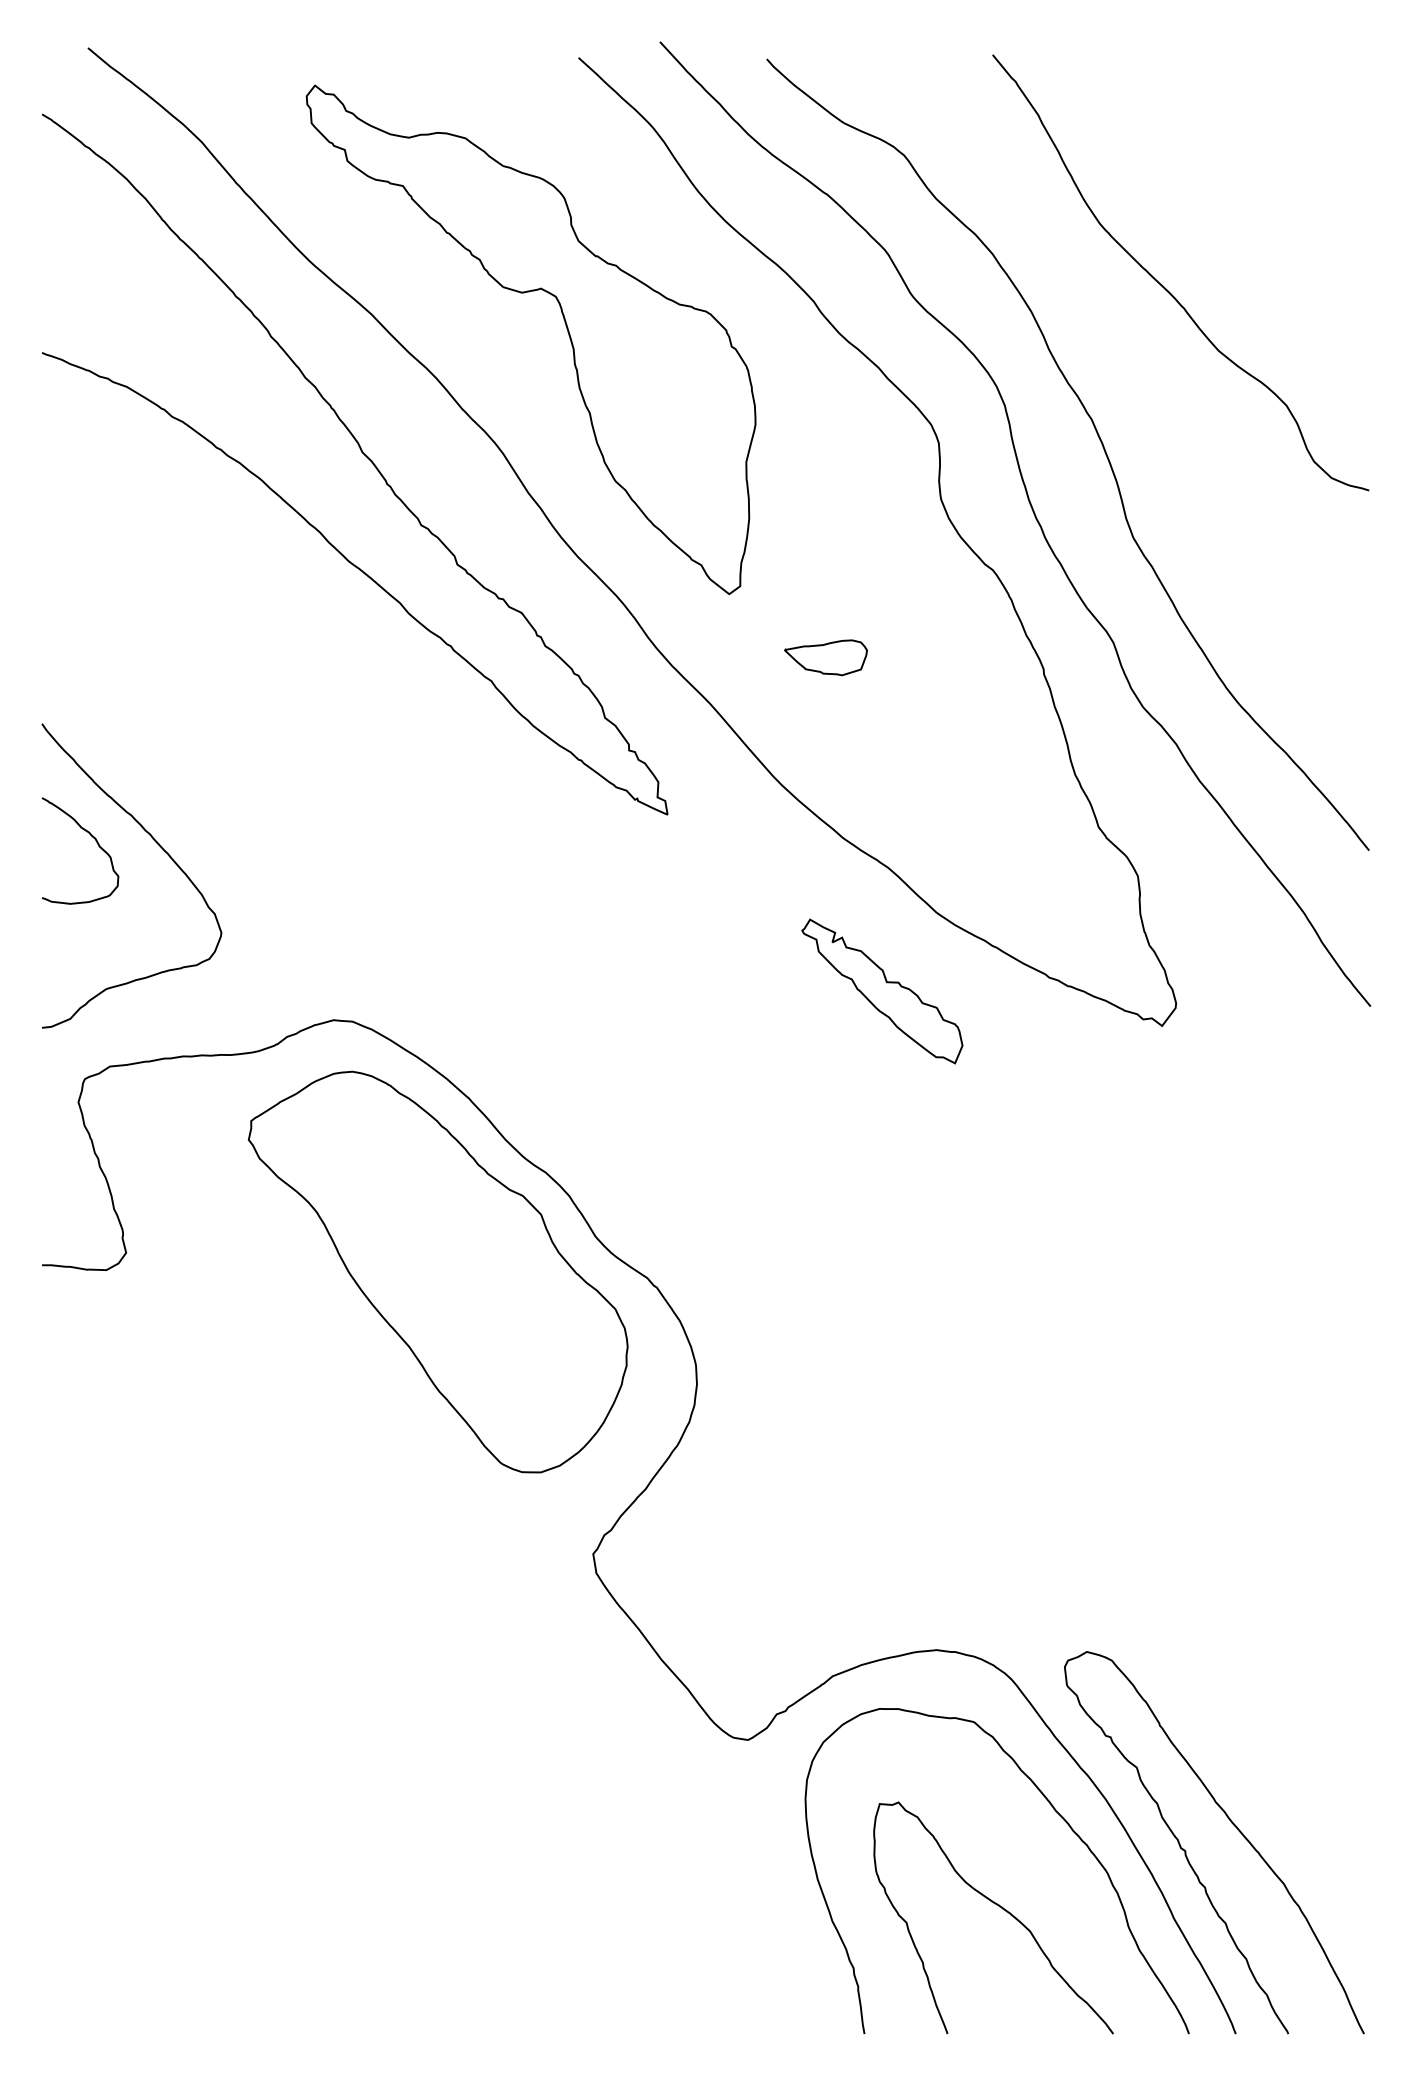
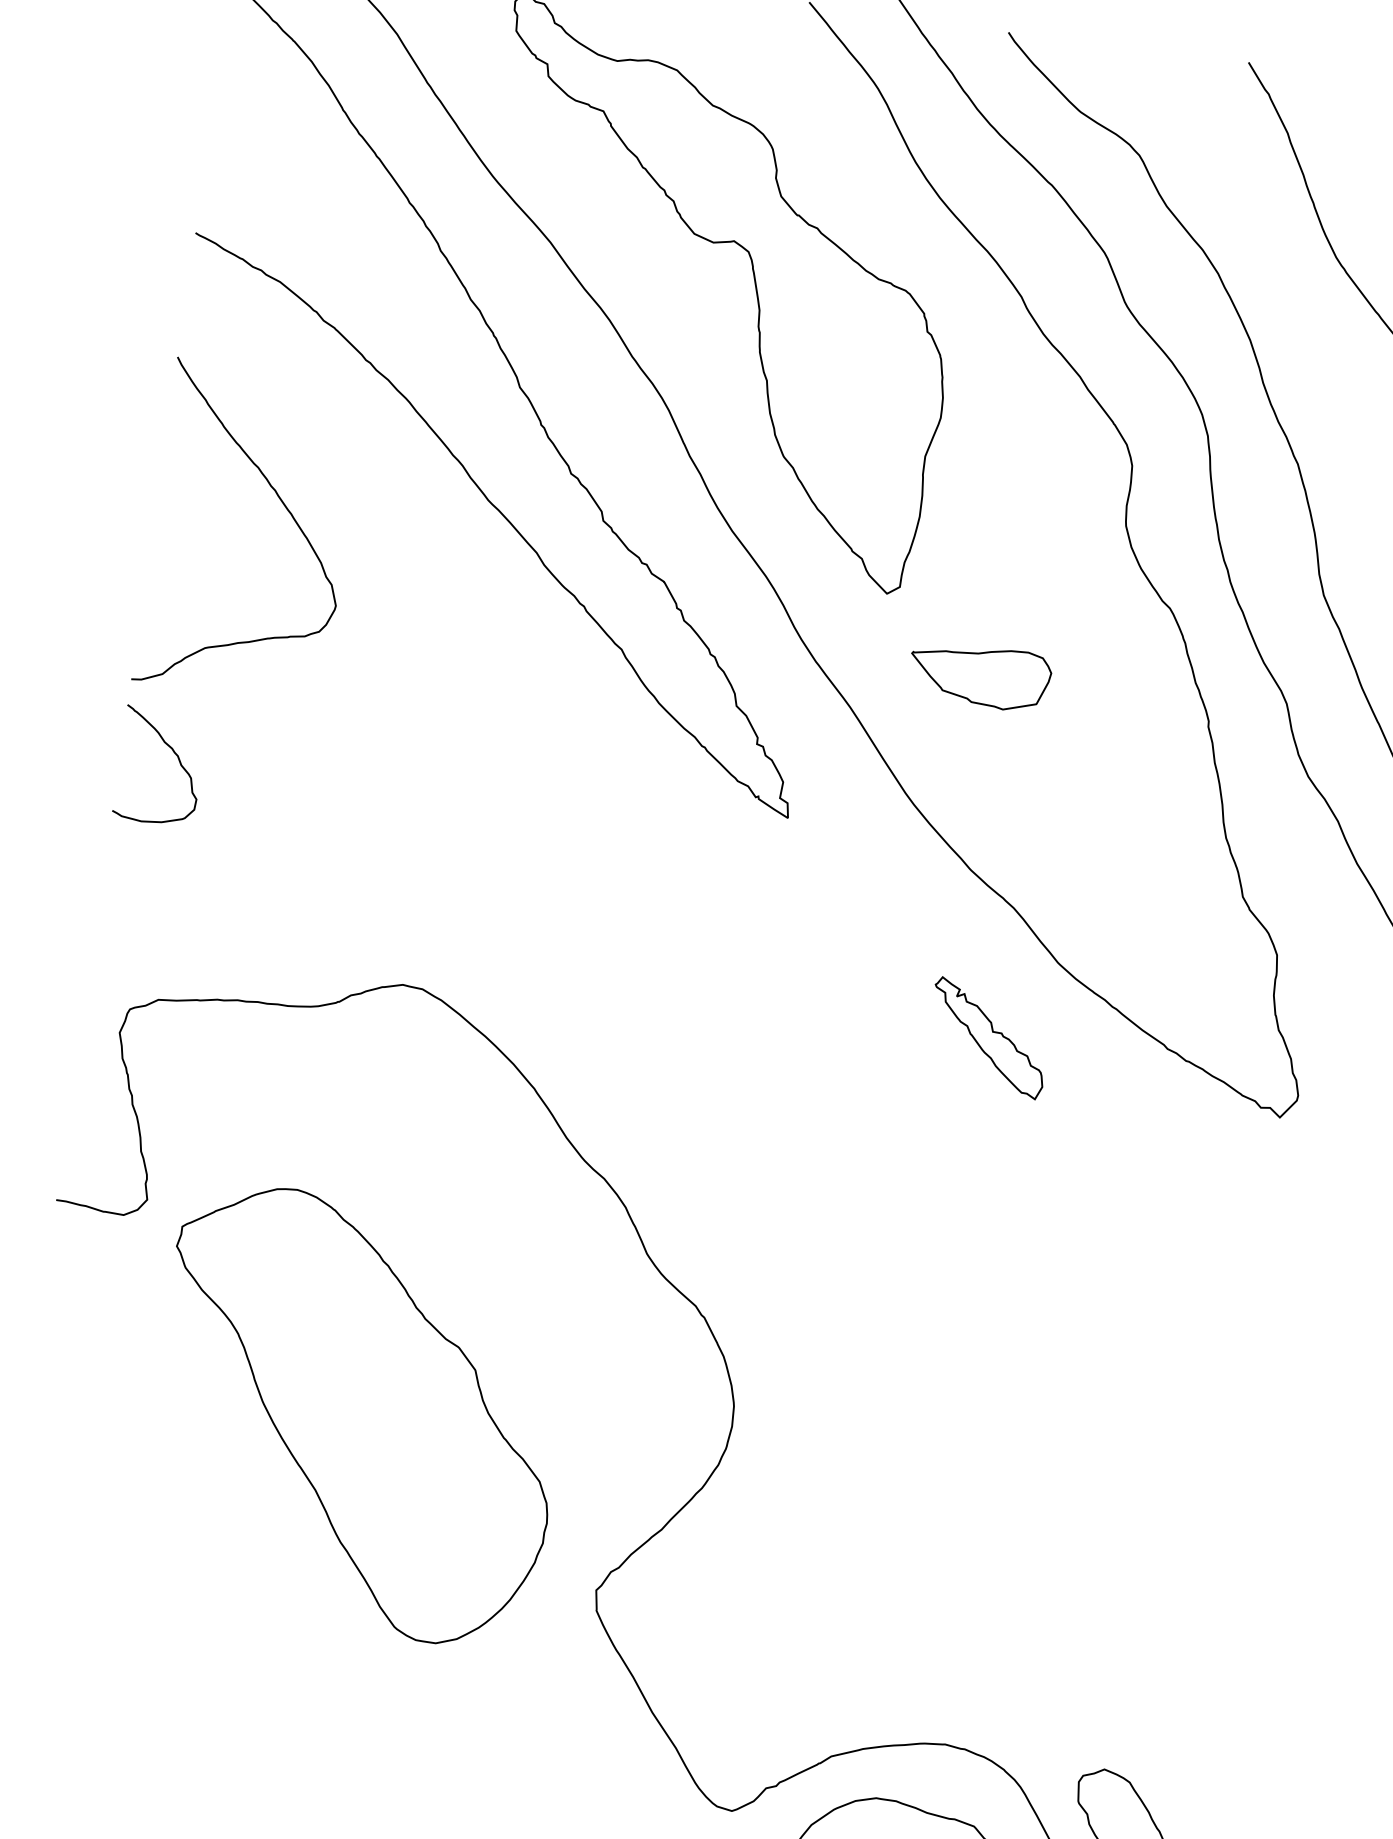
part: (825, 657) -> (979, 675), size x1.6
curve: (159, 846) -> (283, 504), moved
part: (882, 991) -> (988, 1038), size x0.7
part: (437, 1271) -> (356, 1414), moved

